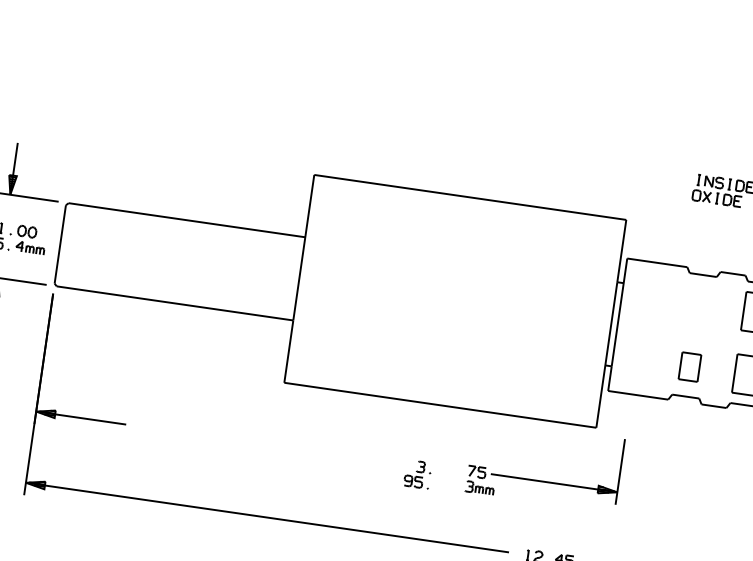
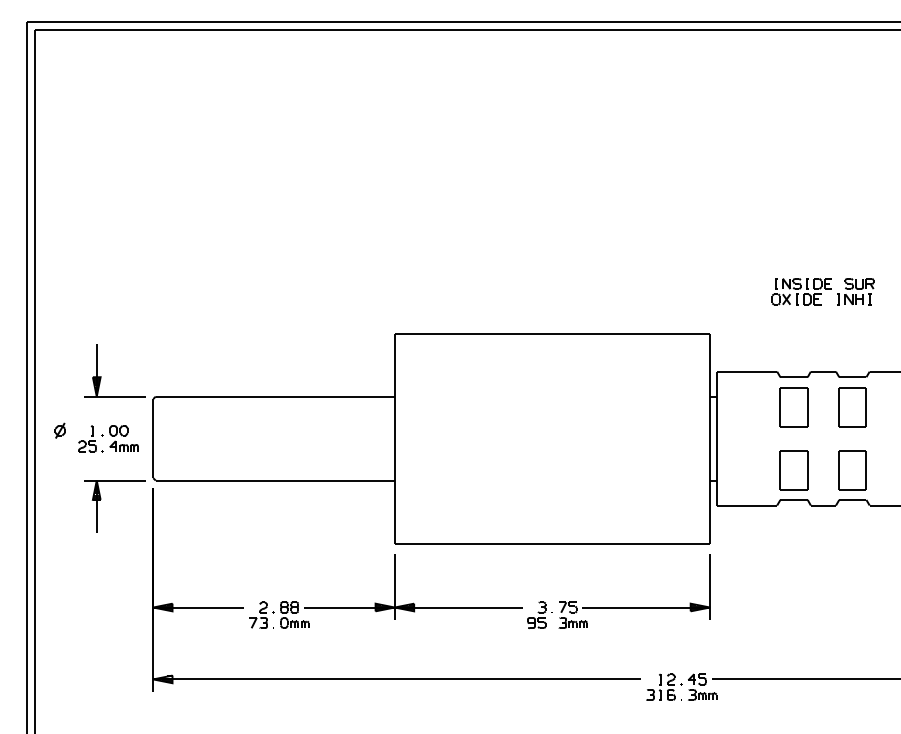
part: (698, 304) -> (793, 407), added
part: (689, 367) -> (793, 470), size x1.43
part: (277, 430) -> (394, 591), added
part: (542, 481) -> (634, 607), moved

